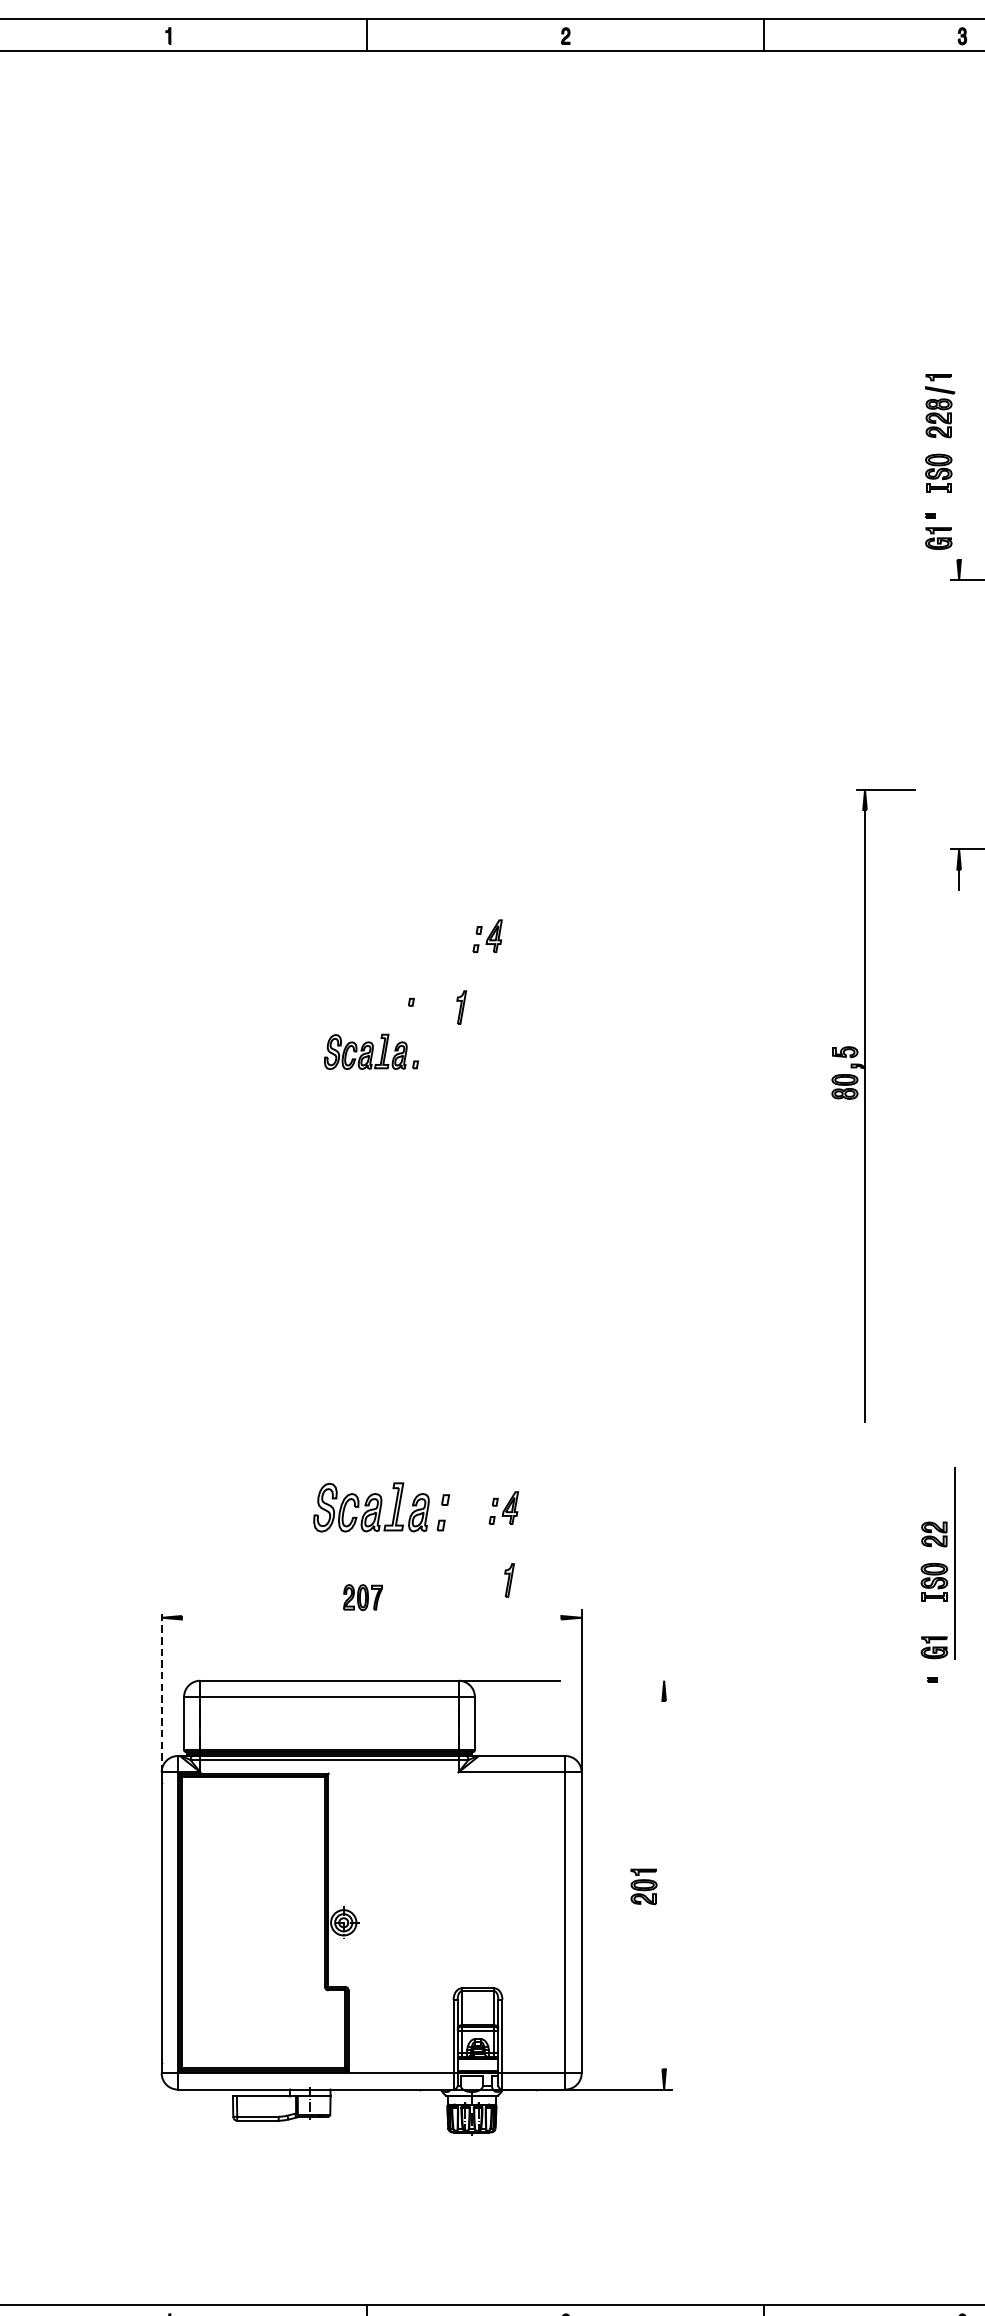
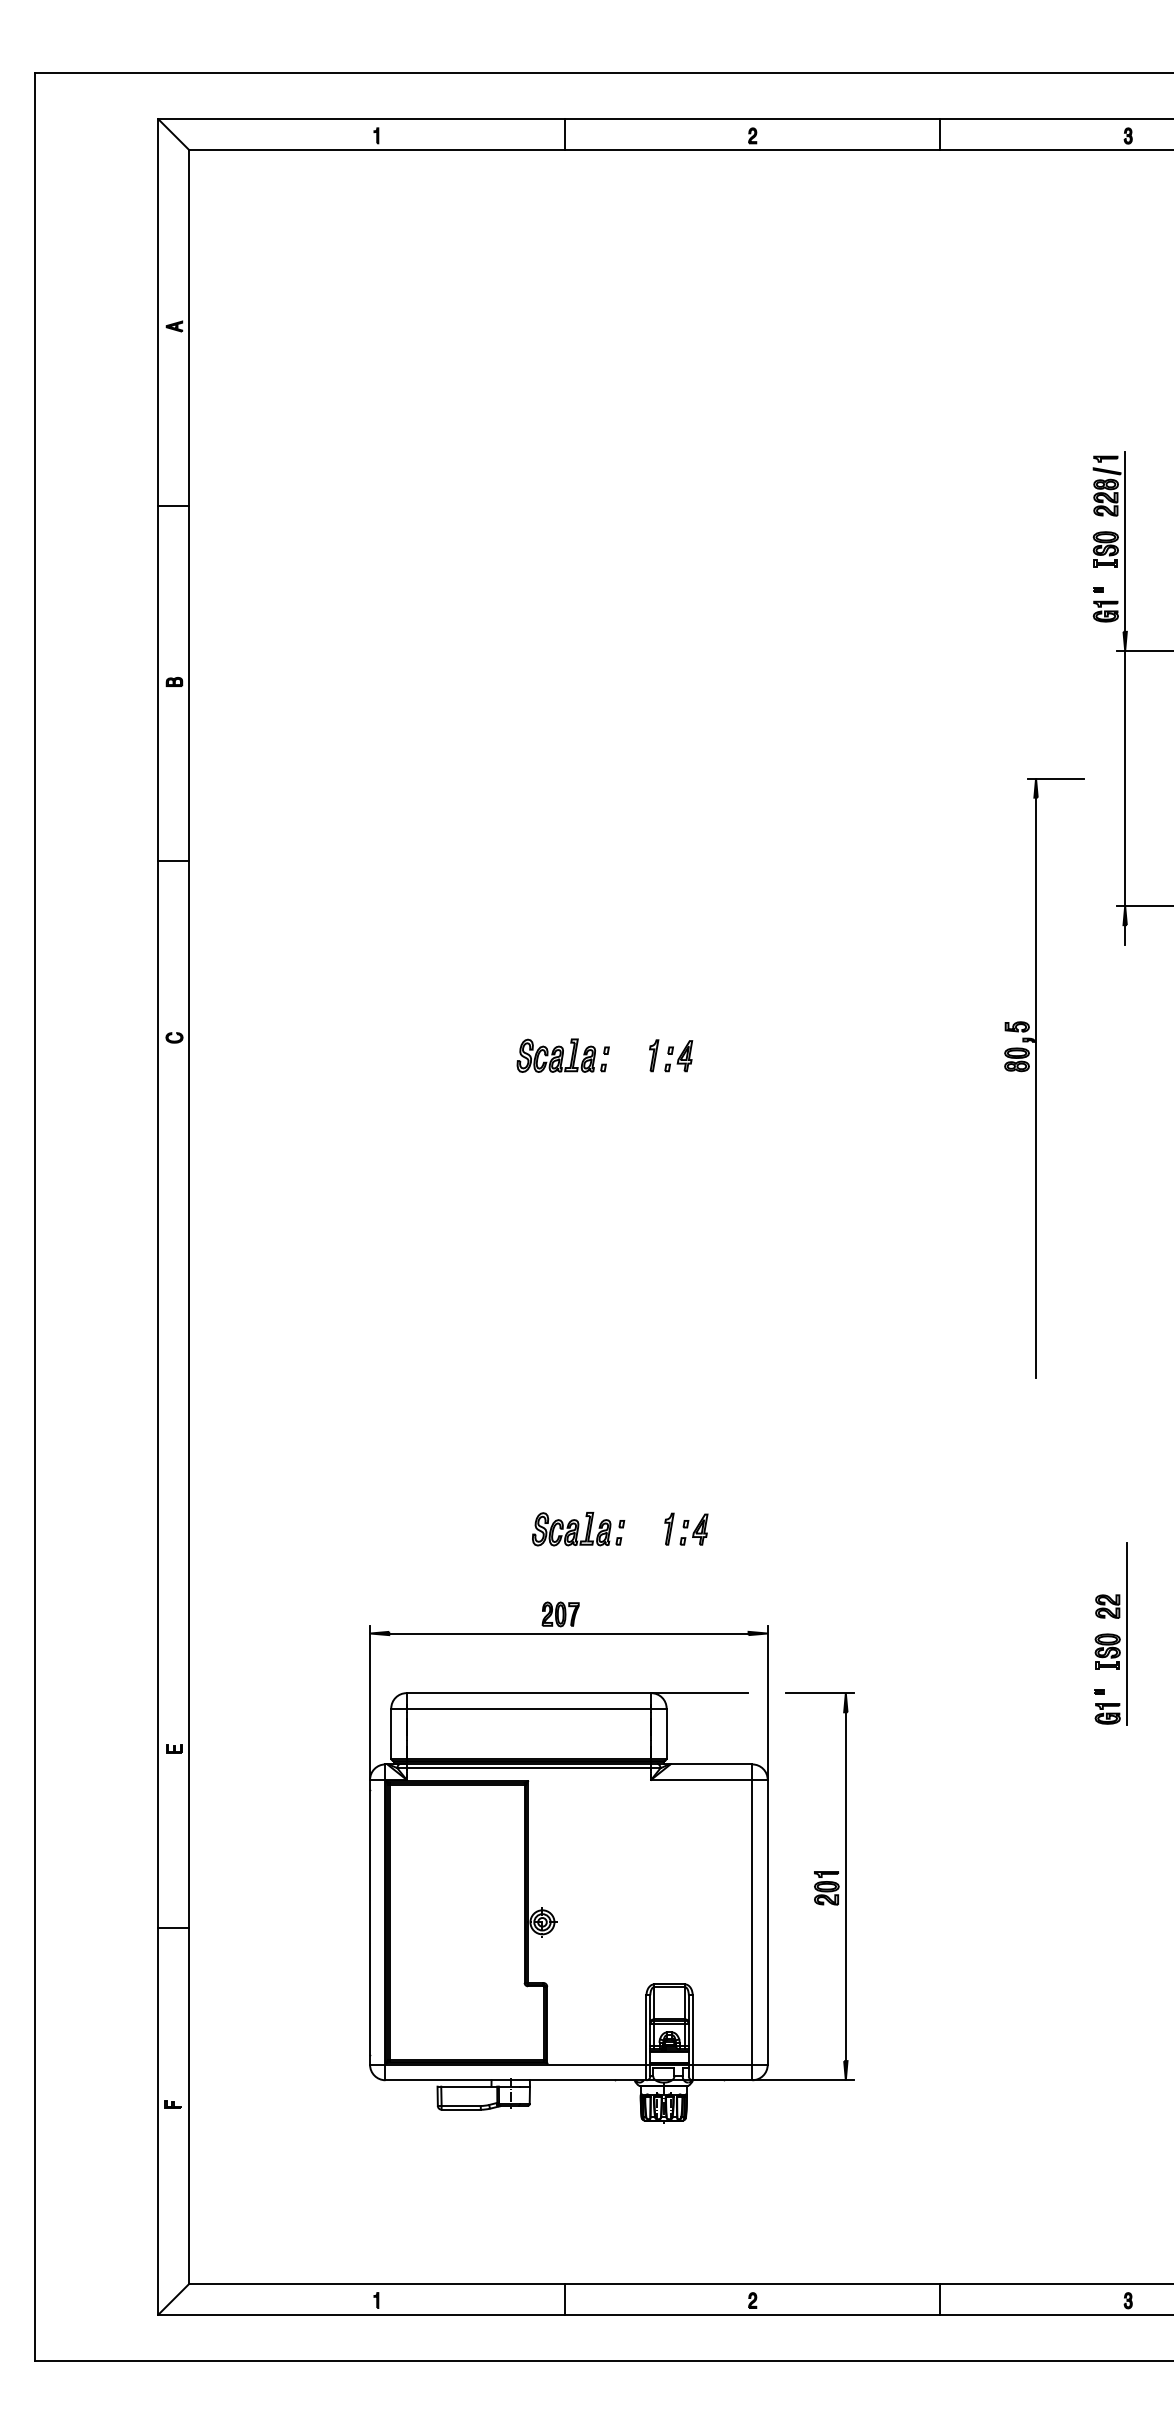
line: (959, 464) -> (1125, 541), added
line: (959, 714) -> (1125, 778), added
part: (487, 936) -> (678, 1056), moved
part: (371, 1051) -> (561, 1055), moved
part: (865, 1106) -> (1036, 1078), moved
part: (381, 1507) -> (578, 1529), size x0.71
part: (937, 1562) -> (1110, 1633), moved
part: (509, 1579) -> (669, 1528), moved
line: (371, 1617) -> (568, 1633), added
line: (636, 1681) -> (819, 1693), added
line: (162, 1690) -> (370, 1702), dashed -> solid
line: (663, 1884) -> (845, 1886), added

